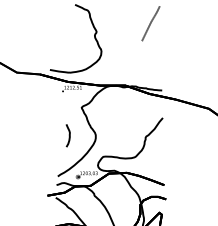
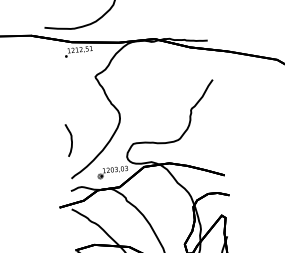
curve: (68, 135) -> (69, 139), moved

